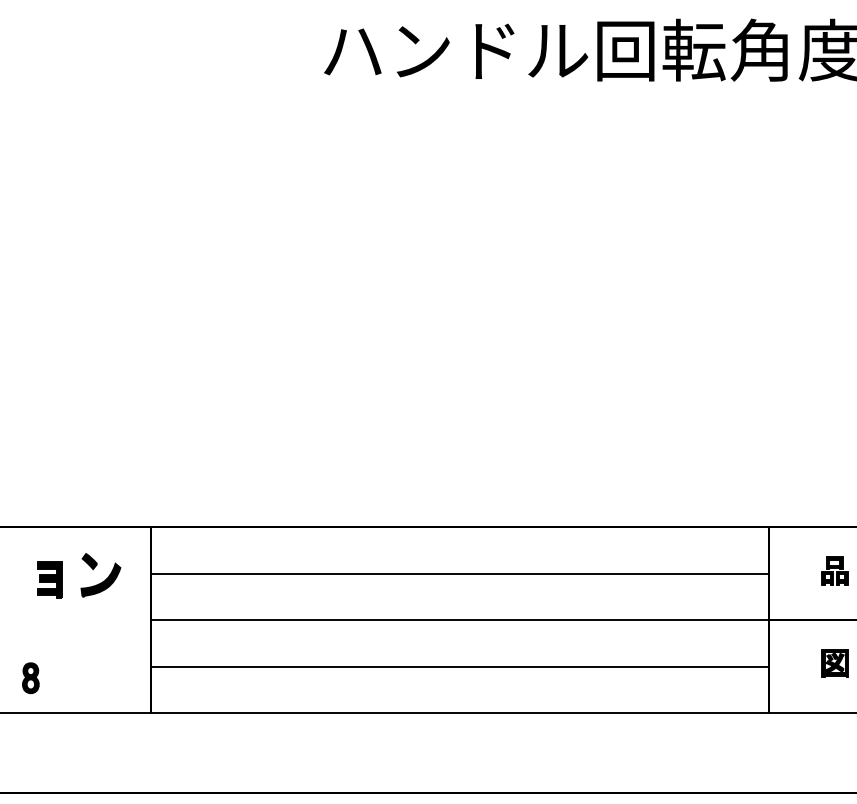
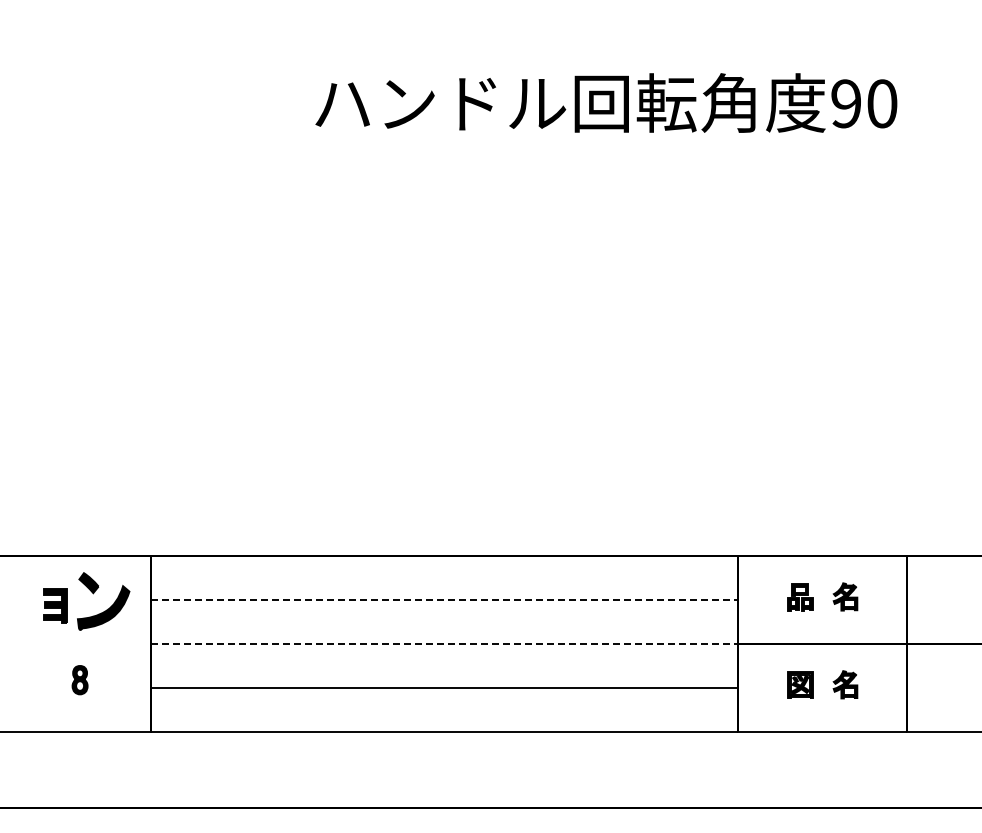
line: (460, 574) -> (444, 600), solid -> dashed
part: (100, 575) -> (103, 601), size x1.4
line: (460, 620) -> (444, 644), solid -> dashed
part: (30, 678) -> (79, 680), moved

